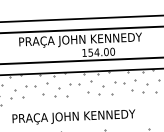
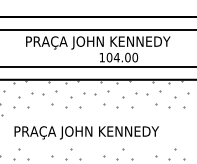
text: (90, 52) -> (109, 57), 154.00 -> 104.00

